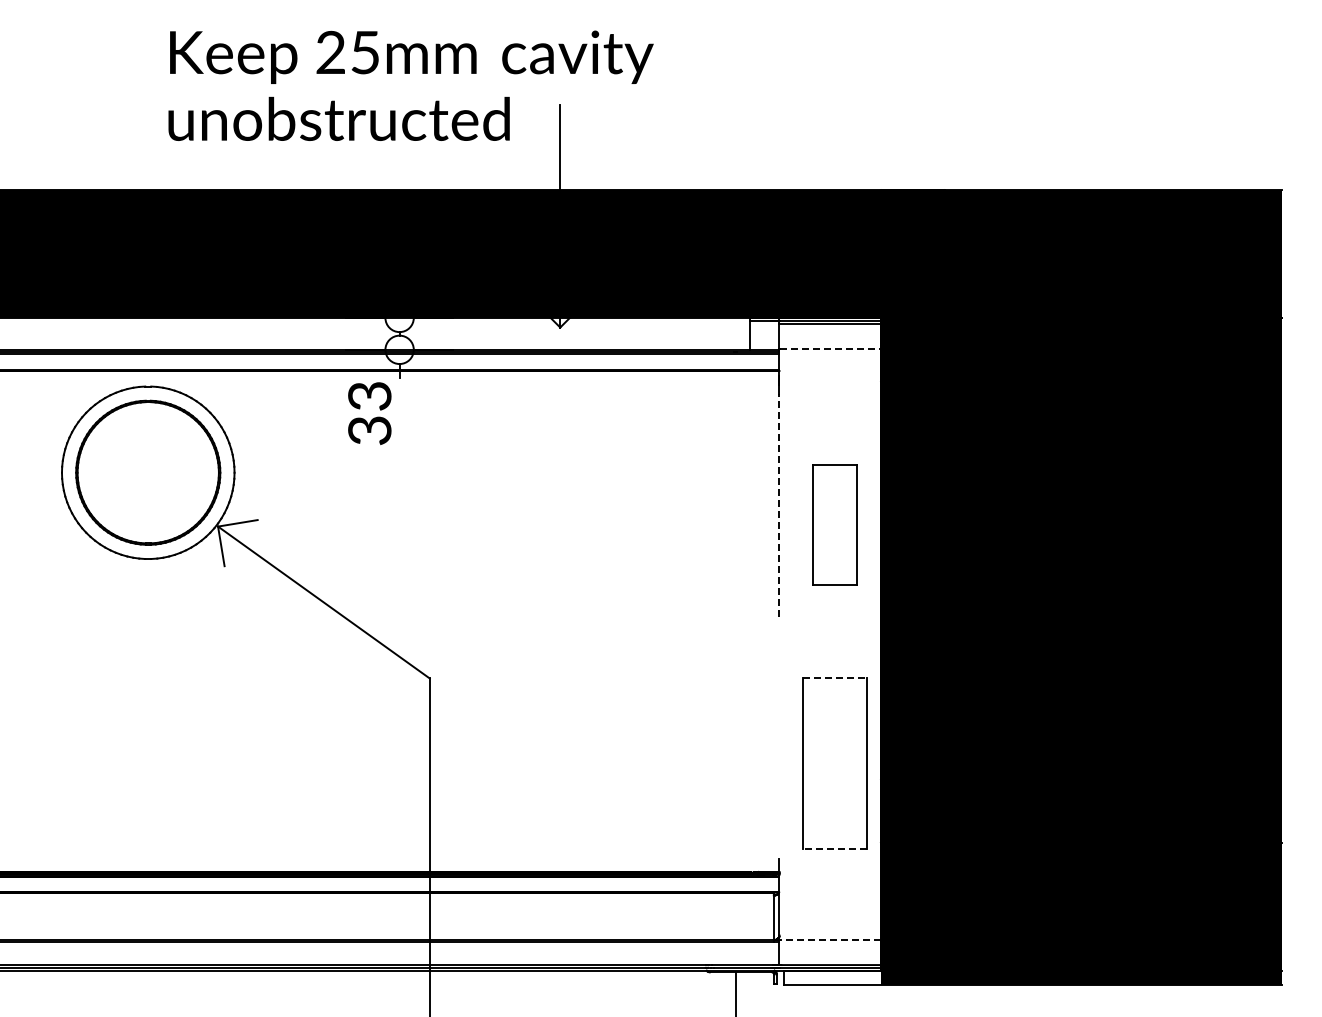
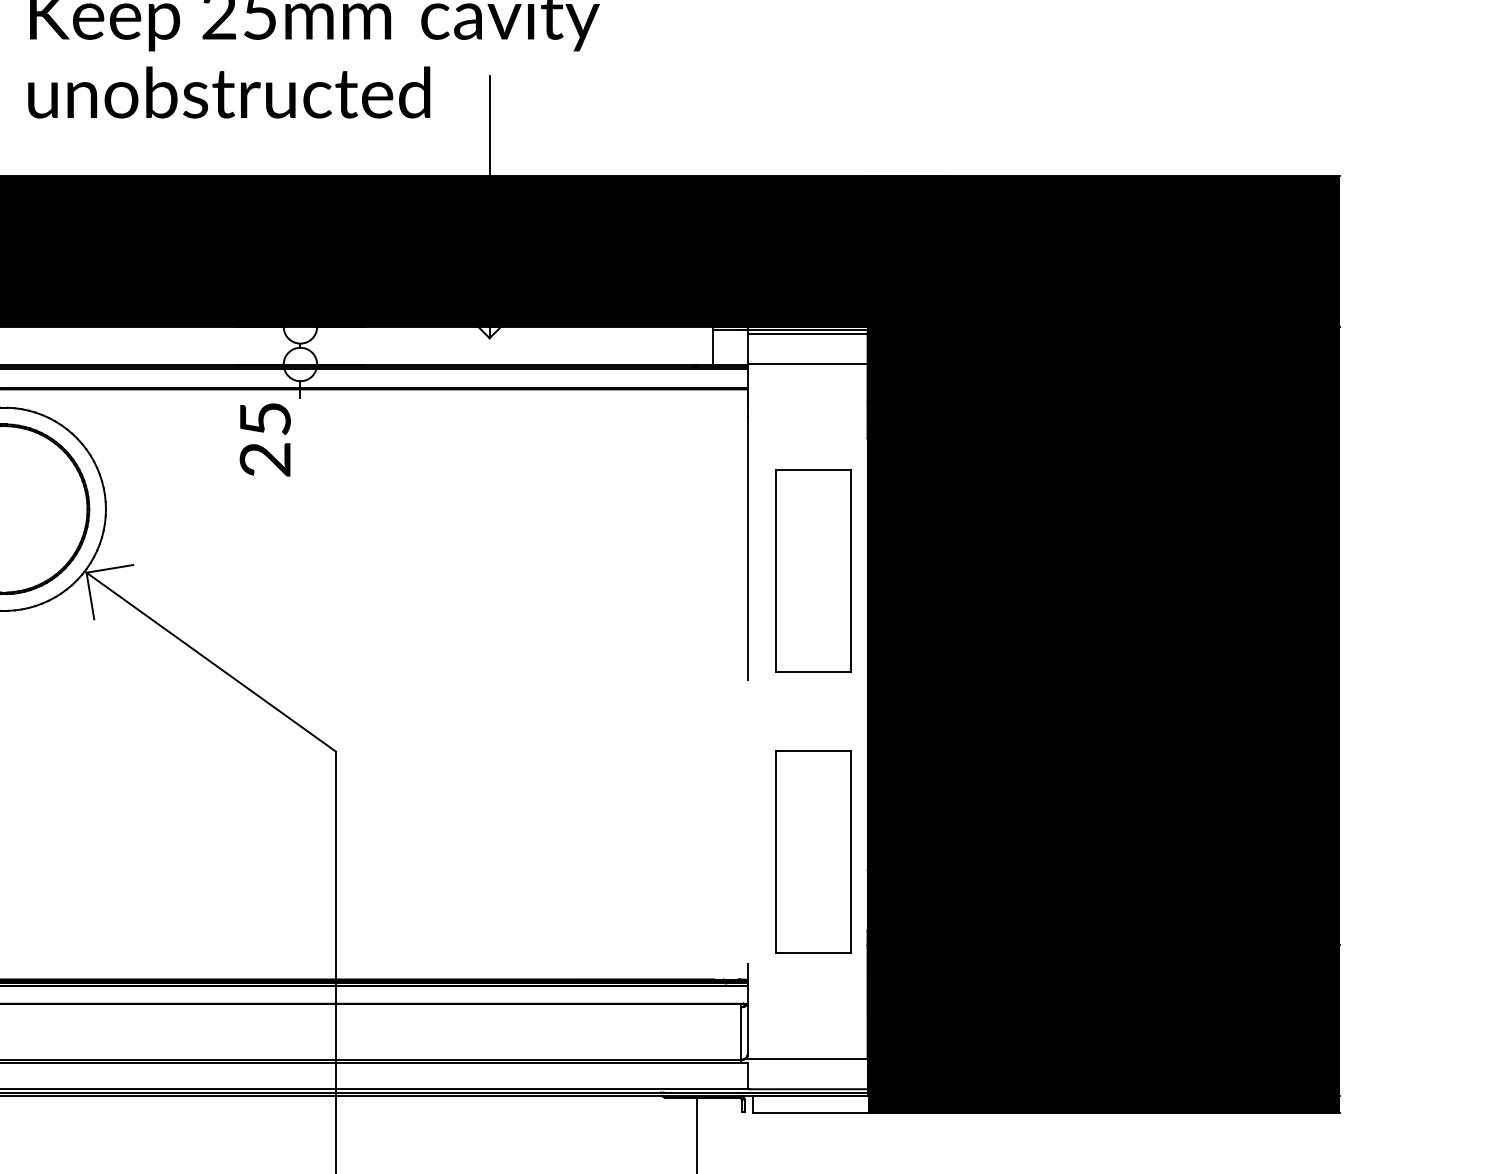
line: (831, 349) -> (809, 364), dashed -> solid
text: (369, 413) -> (264, 439), 33 -> 25
line: (779, 505) -> (747, 547), dashed -> solid
part: (834, 524) -> (812, 570), size x1.43
line: (834, 677) -> (812, 750), dashed -> solid
line: (834, 849) -> (812, 953), dashed -> solid
line: (830, 939) -> (808, 1059), dashed -> solid

